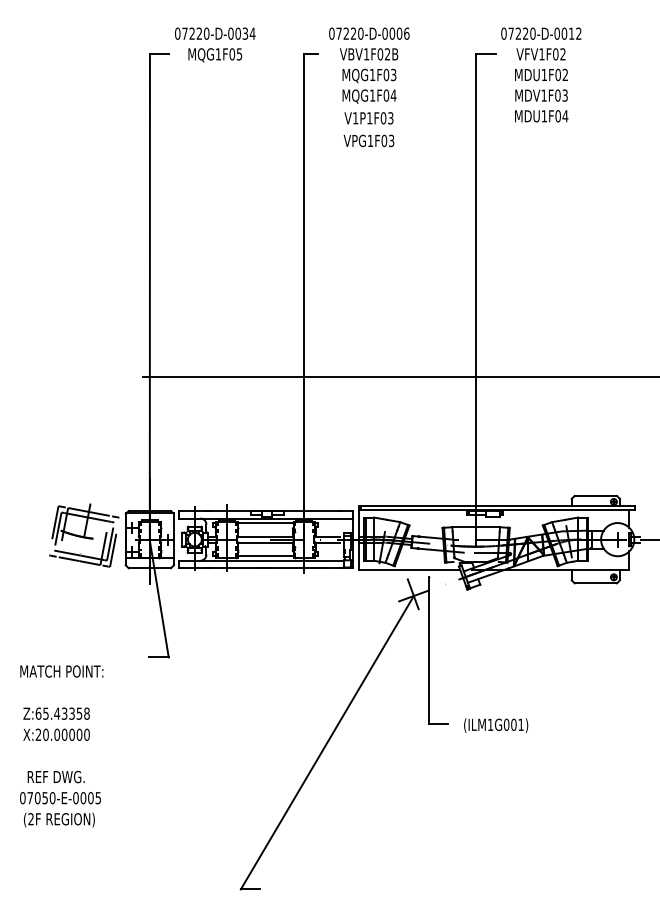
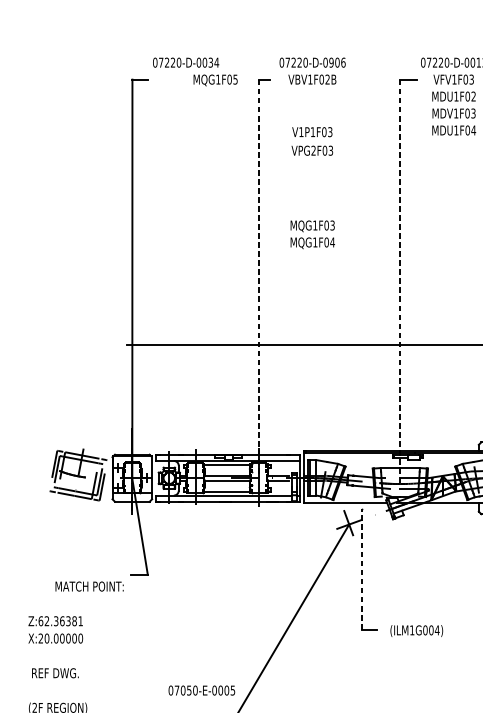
text: (391, 33) -> (330, 62), 07220-D-0006 -> 07220-D-0906
text: (562, 54) -> (471, 79), VFV1F02 -> VFV1F03
text: (215, 55) -> (215, 80), moved
text: (369, 85) -> (312, 234), moved
text: (369, 140) -> (312, 150), VPG1F03 -> VPG2F03
line: (304, 297) -> (259, 279), solid -> dashed
line: (476, 301) -> (400, 282), solid -> dashed
line: (429, 650) -> (362, 569), solid -> dashed
text: (61, 671) -> (89, 586), moved
text: (66, 713) -> (63, 621), Z:65.43358 -> Z:62.36381
text: (521, 724) -> (437, 630), (ILM1G001) -> (ILM1G004)
text: (60, 798) -> (201, 690), moved

